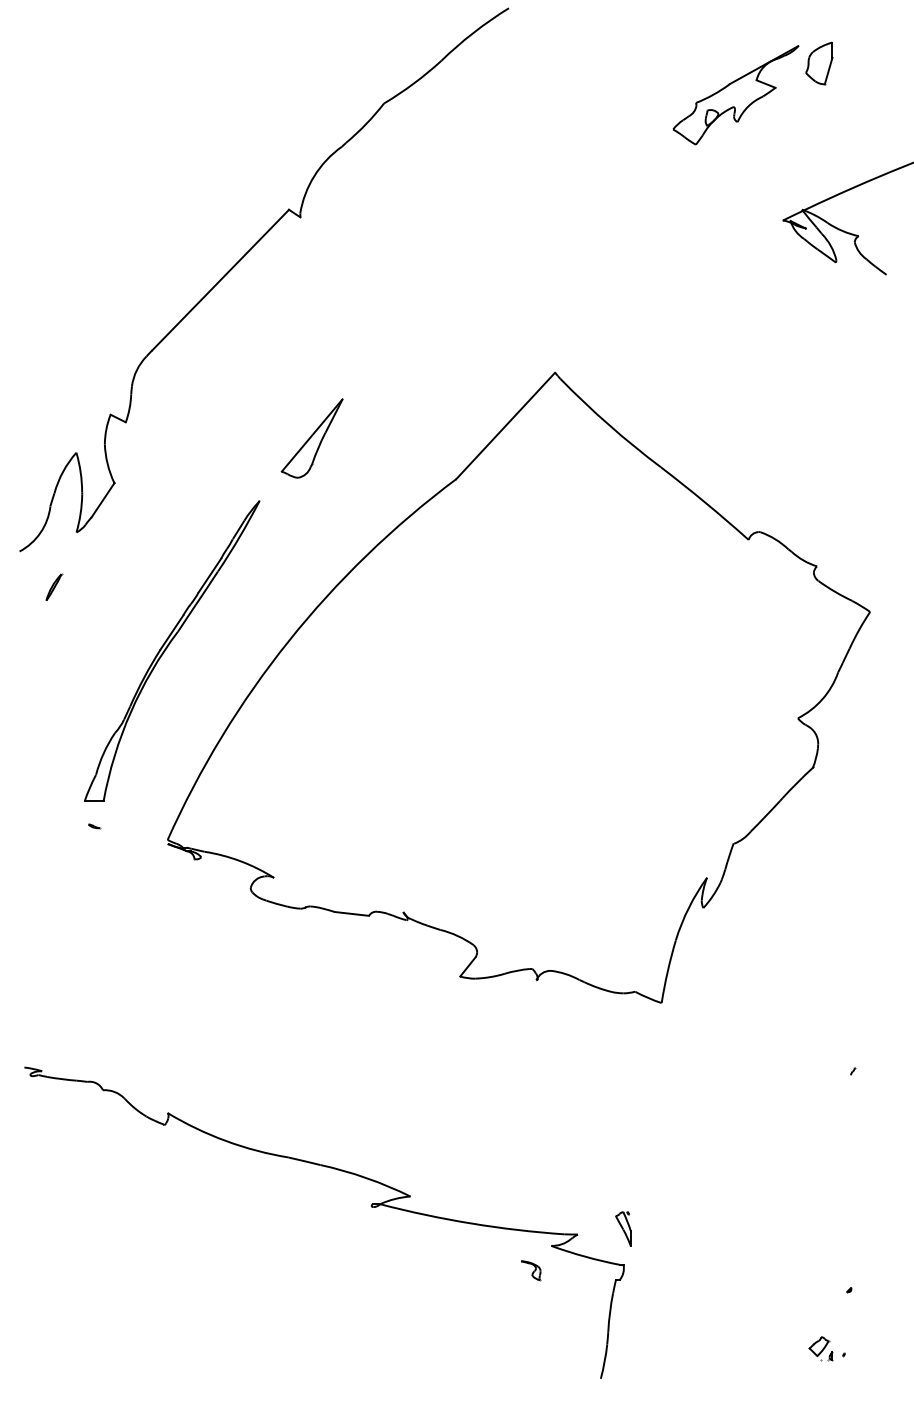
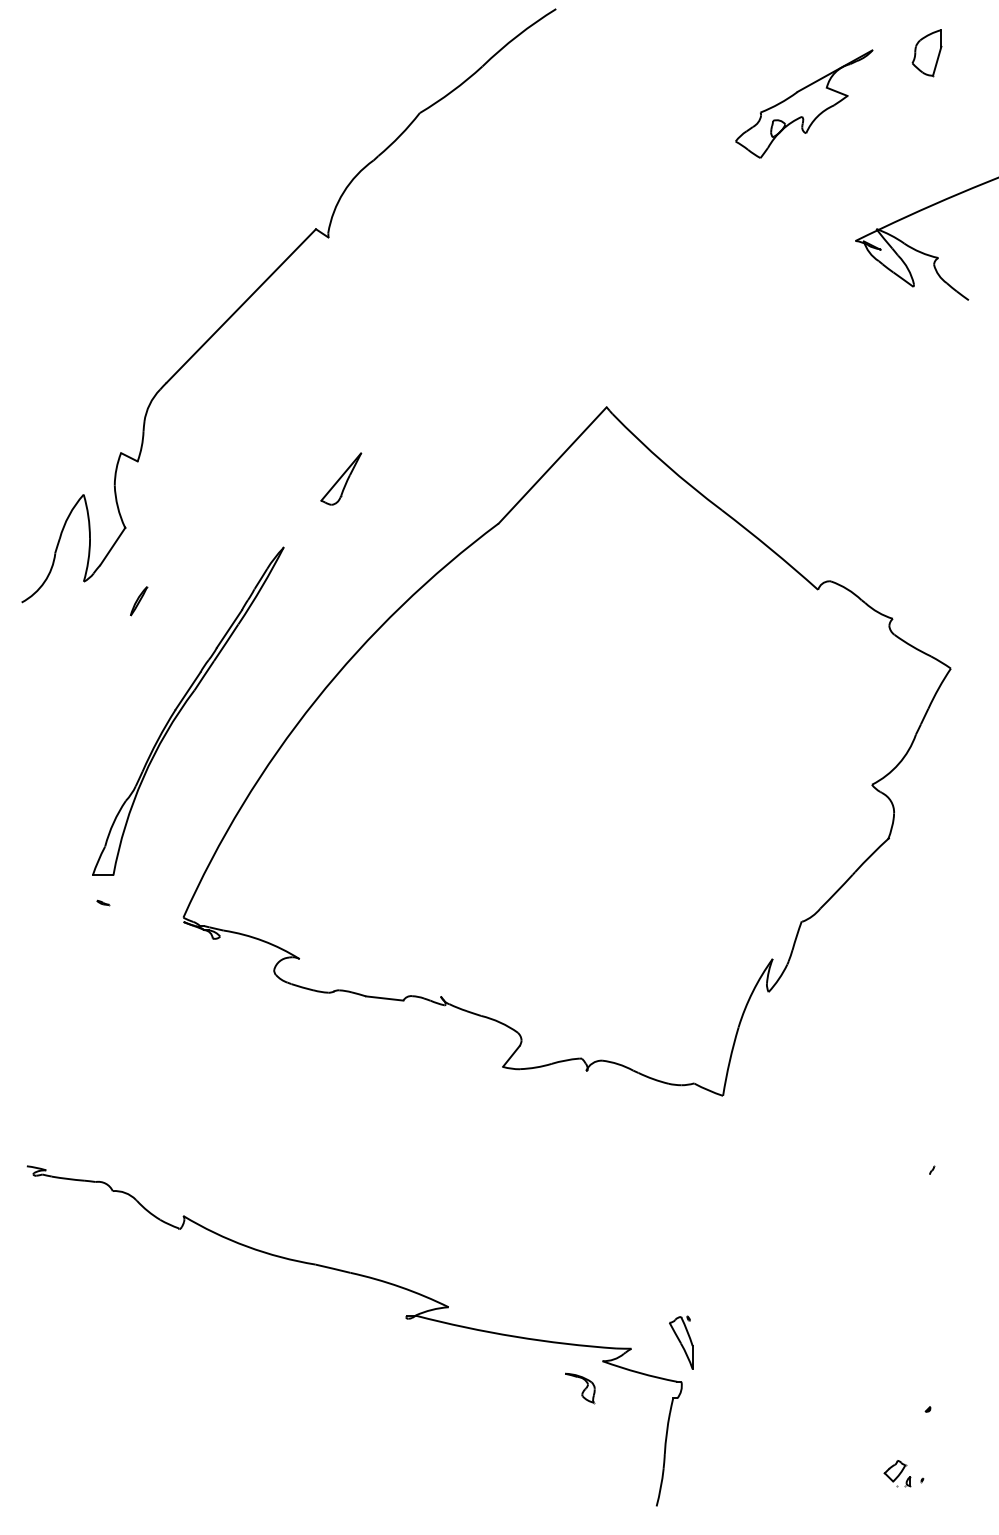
part: (819, 63) -> (927, 53), moved
part: (311, 438) -> (340, 479), size x0.6
part: (54, 586) -> (139, 600), moved
part: (623, 1228) -> (681, 1342), size x1.4
part: (531, 1270) -> (580, 1388), size x1.4

